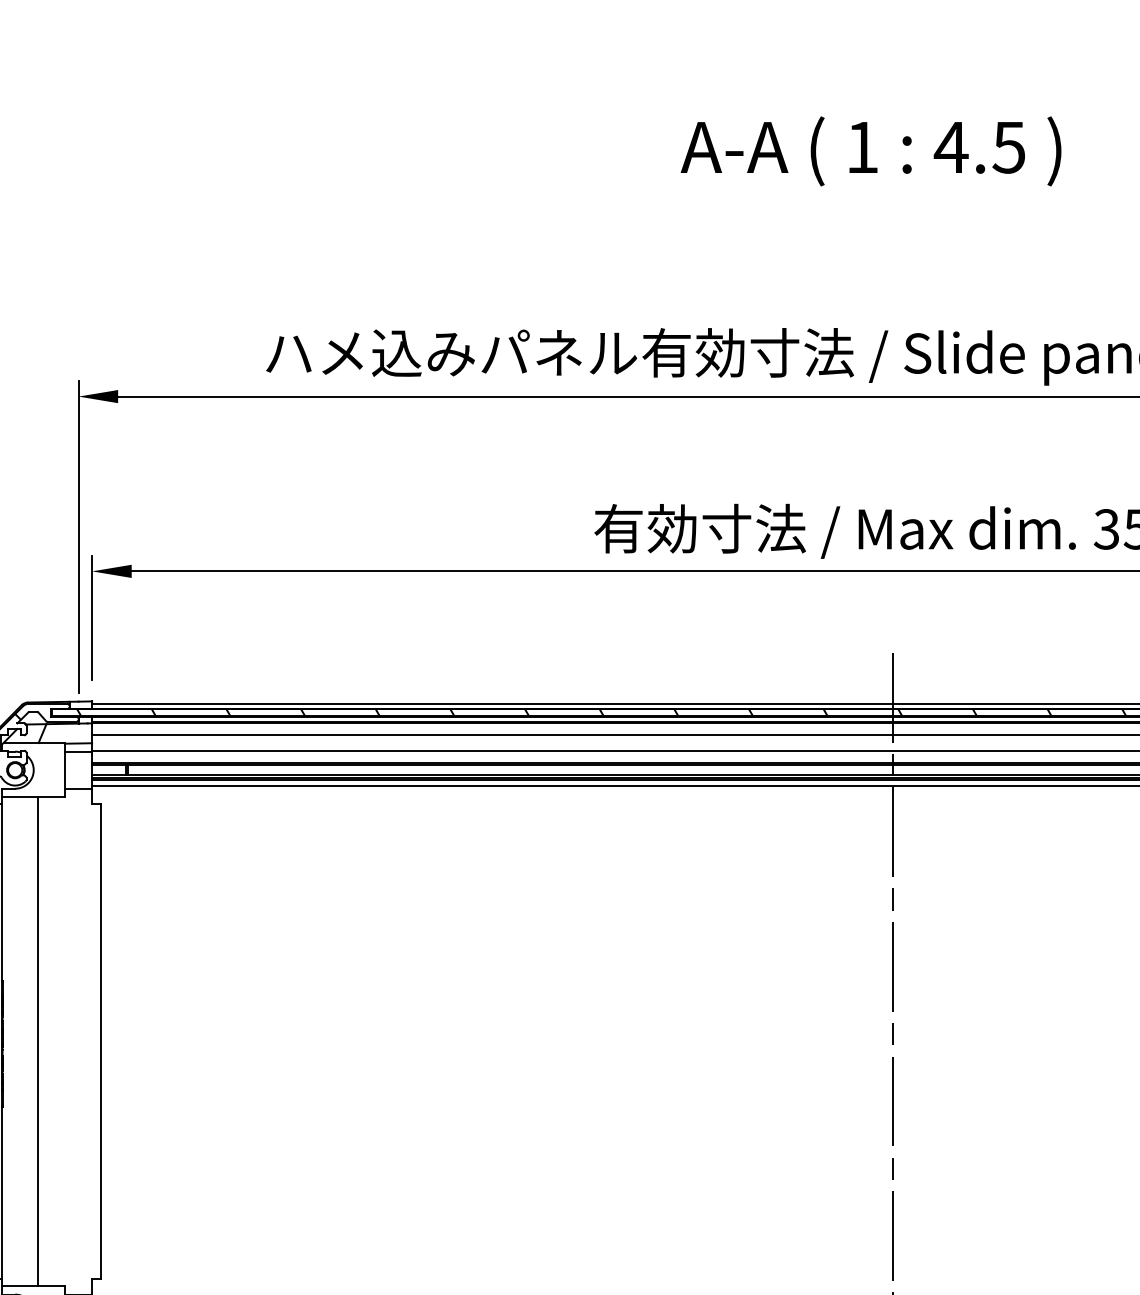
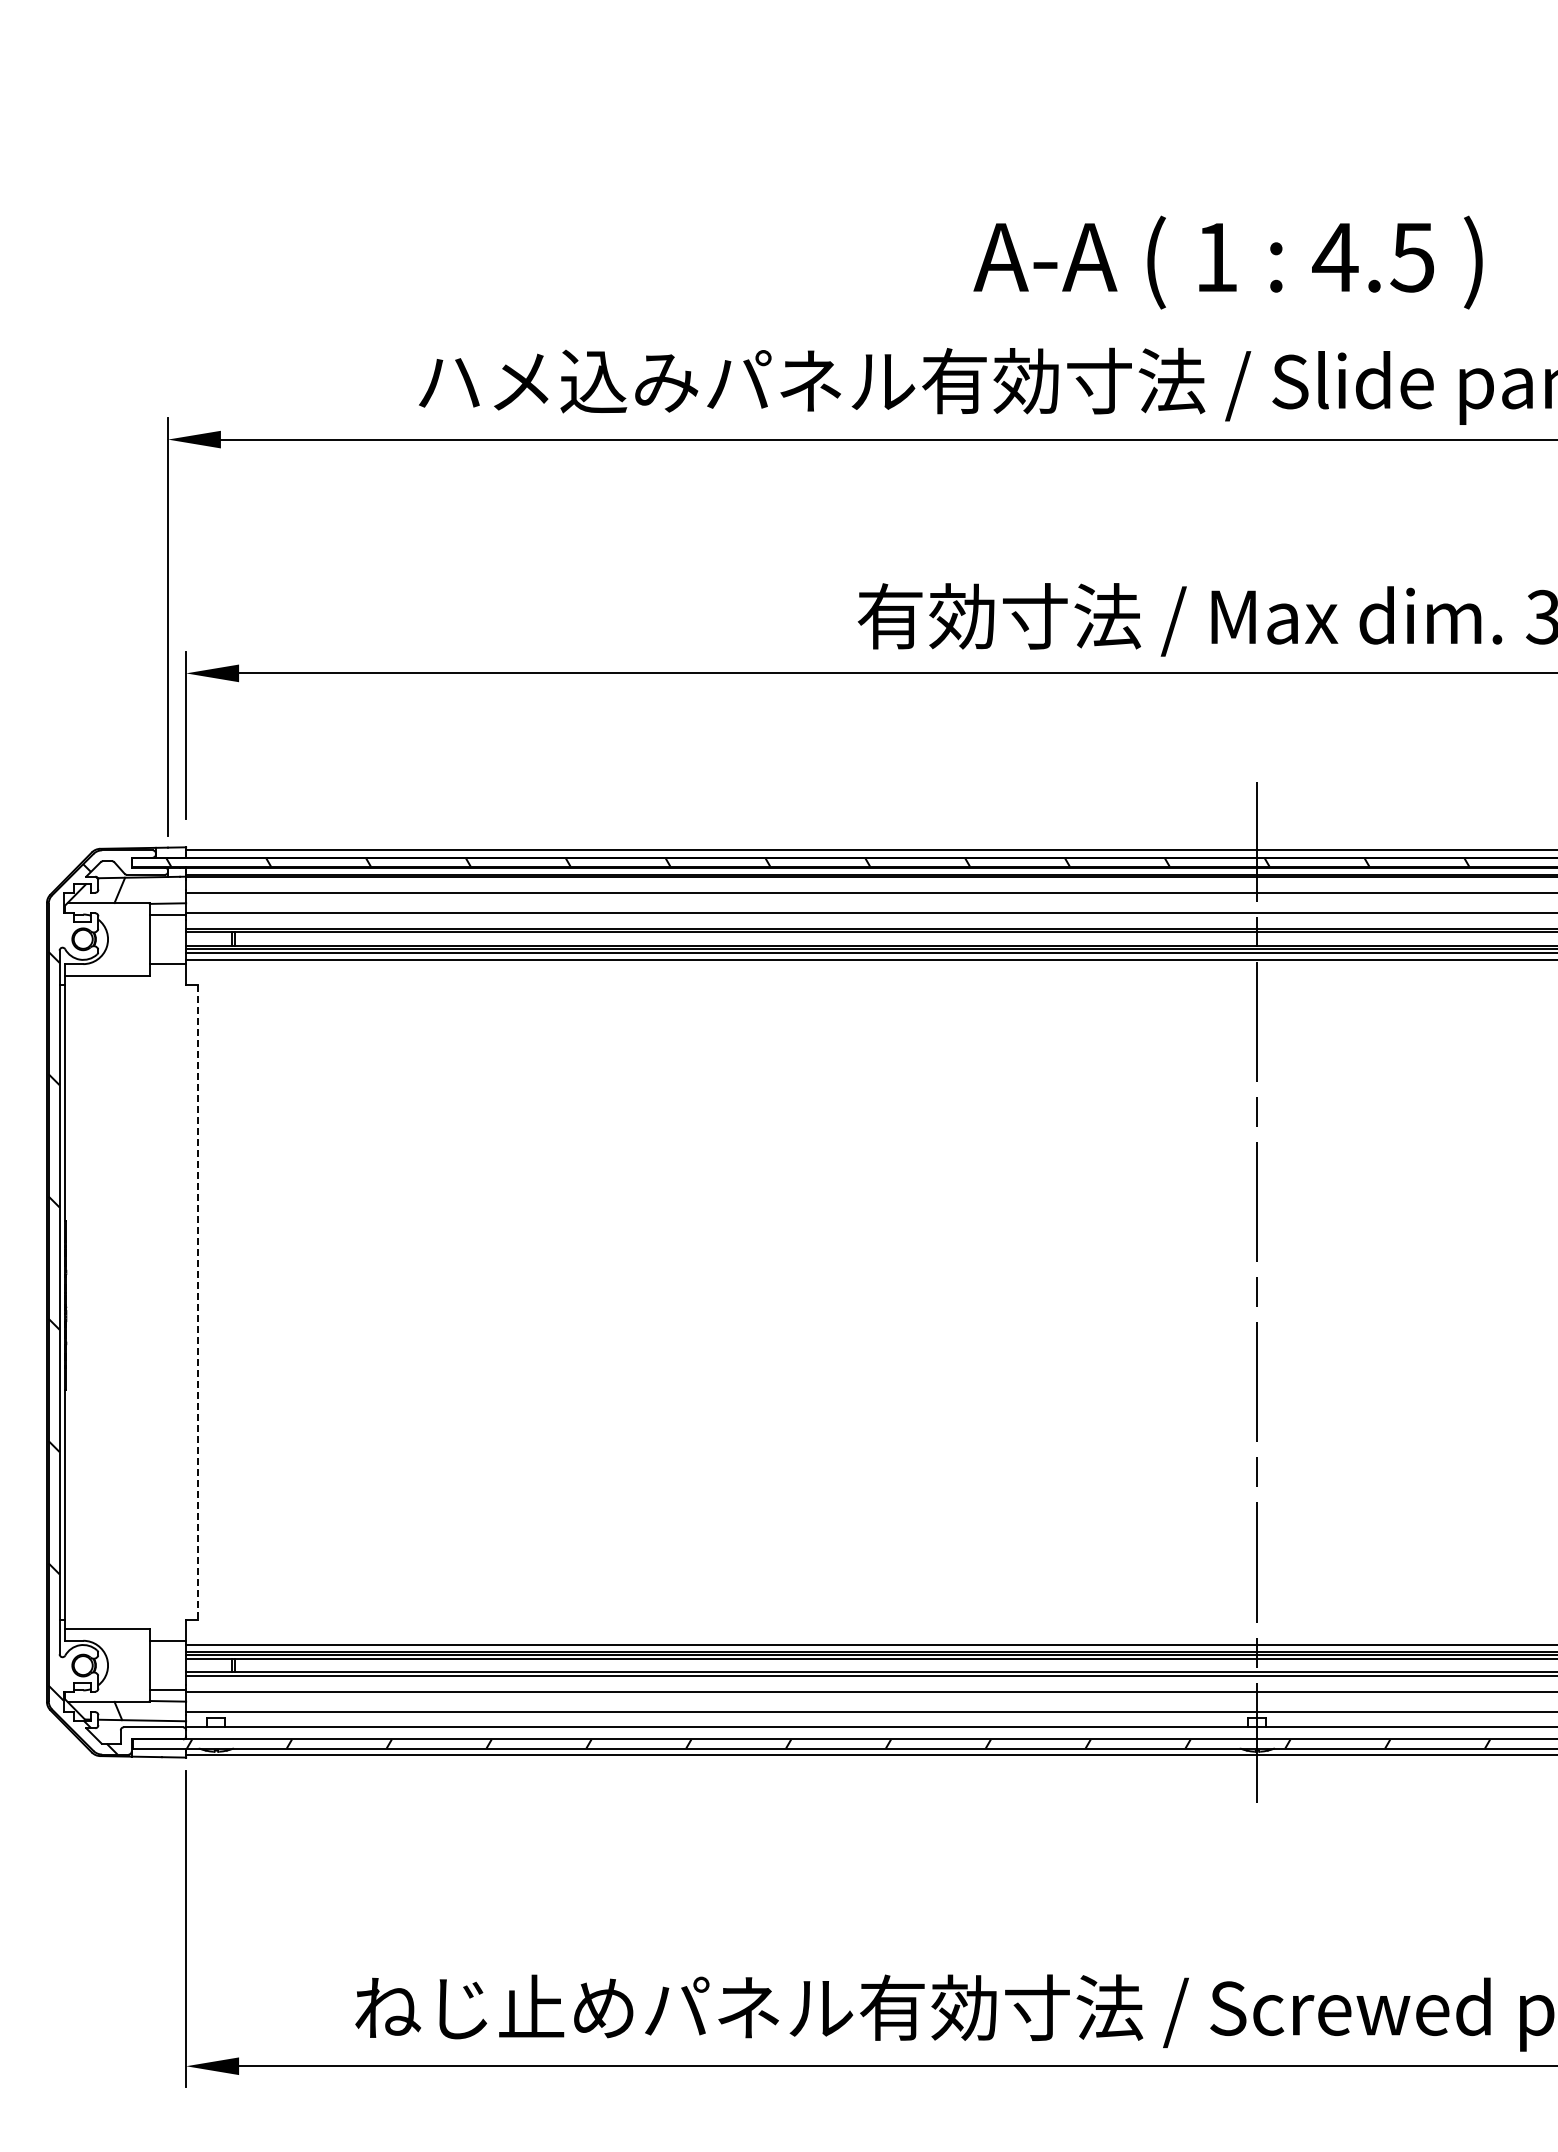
text: (870, 151) -> (1227, 262), moved
line: (37, 1041) -> (113, 1302), removed
line: (101, 1041) -> (198, 1302), solid -> dashed

